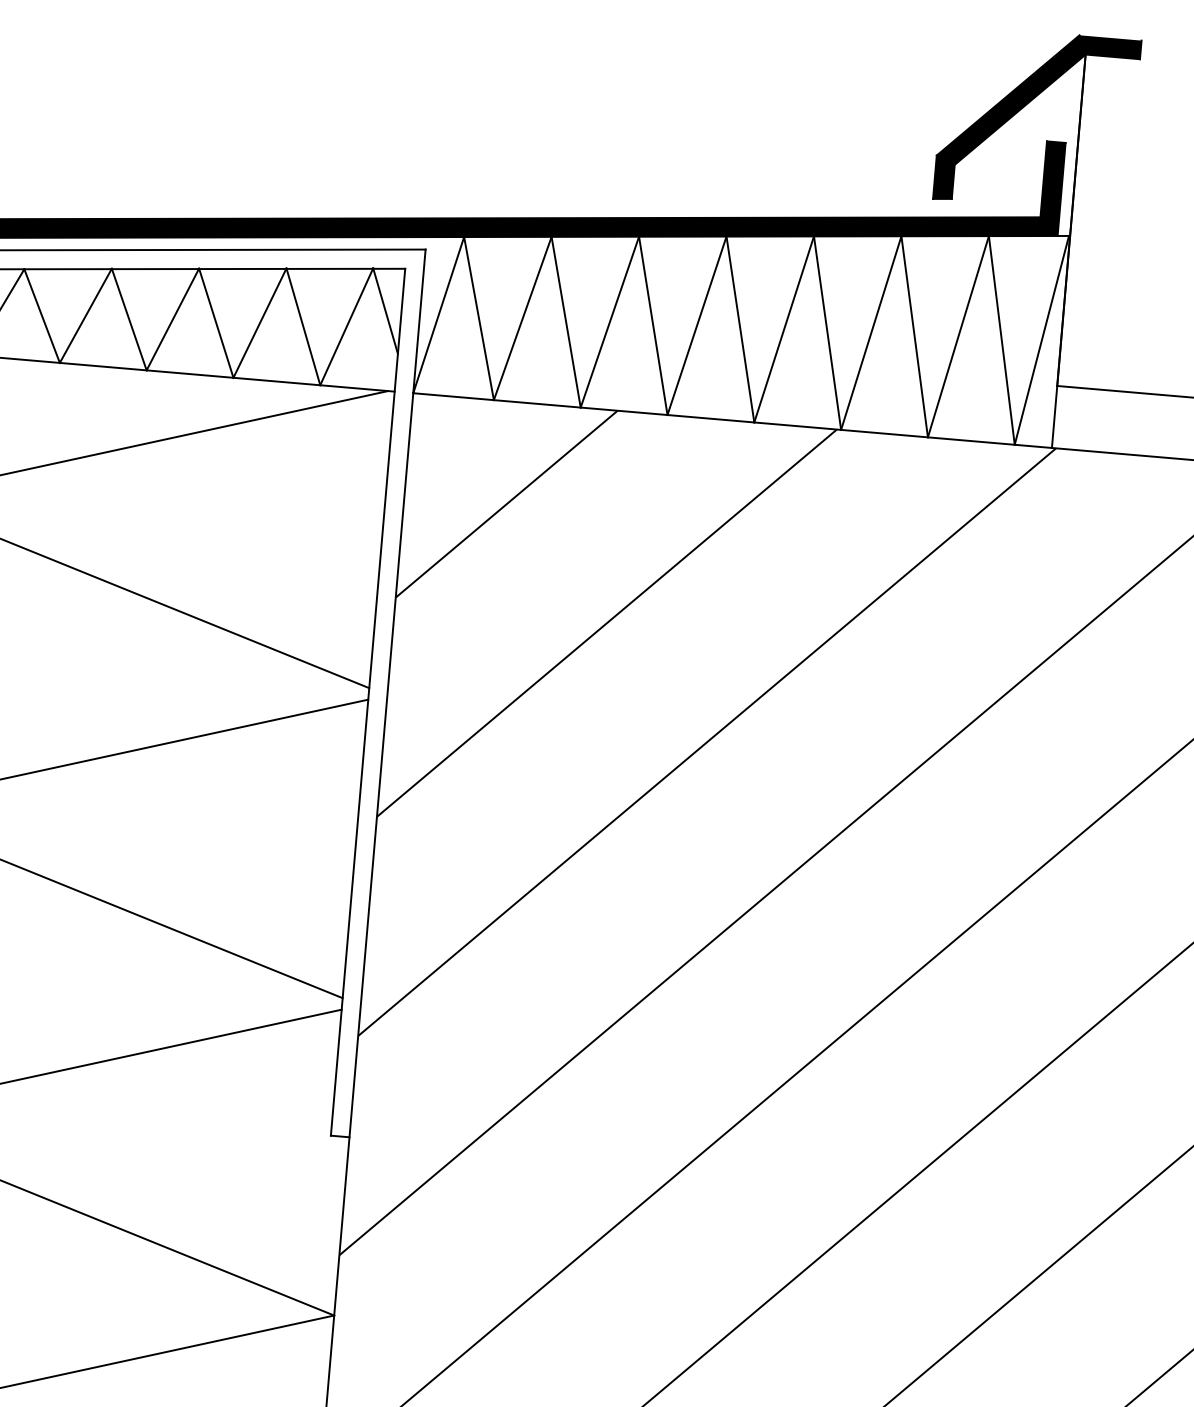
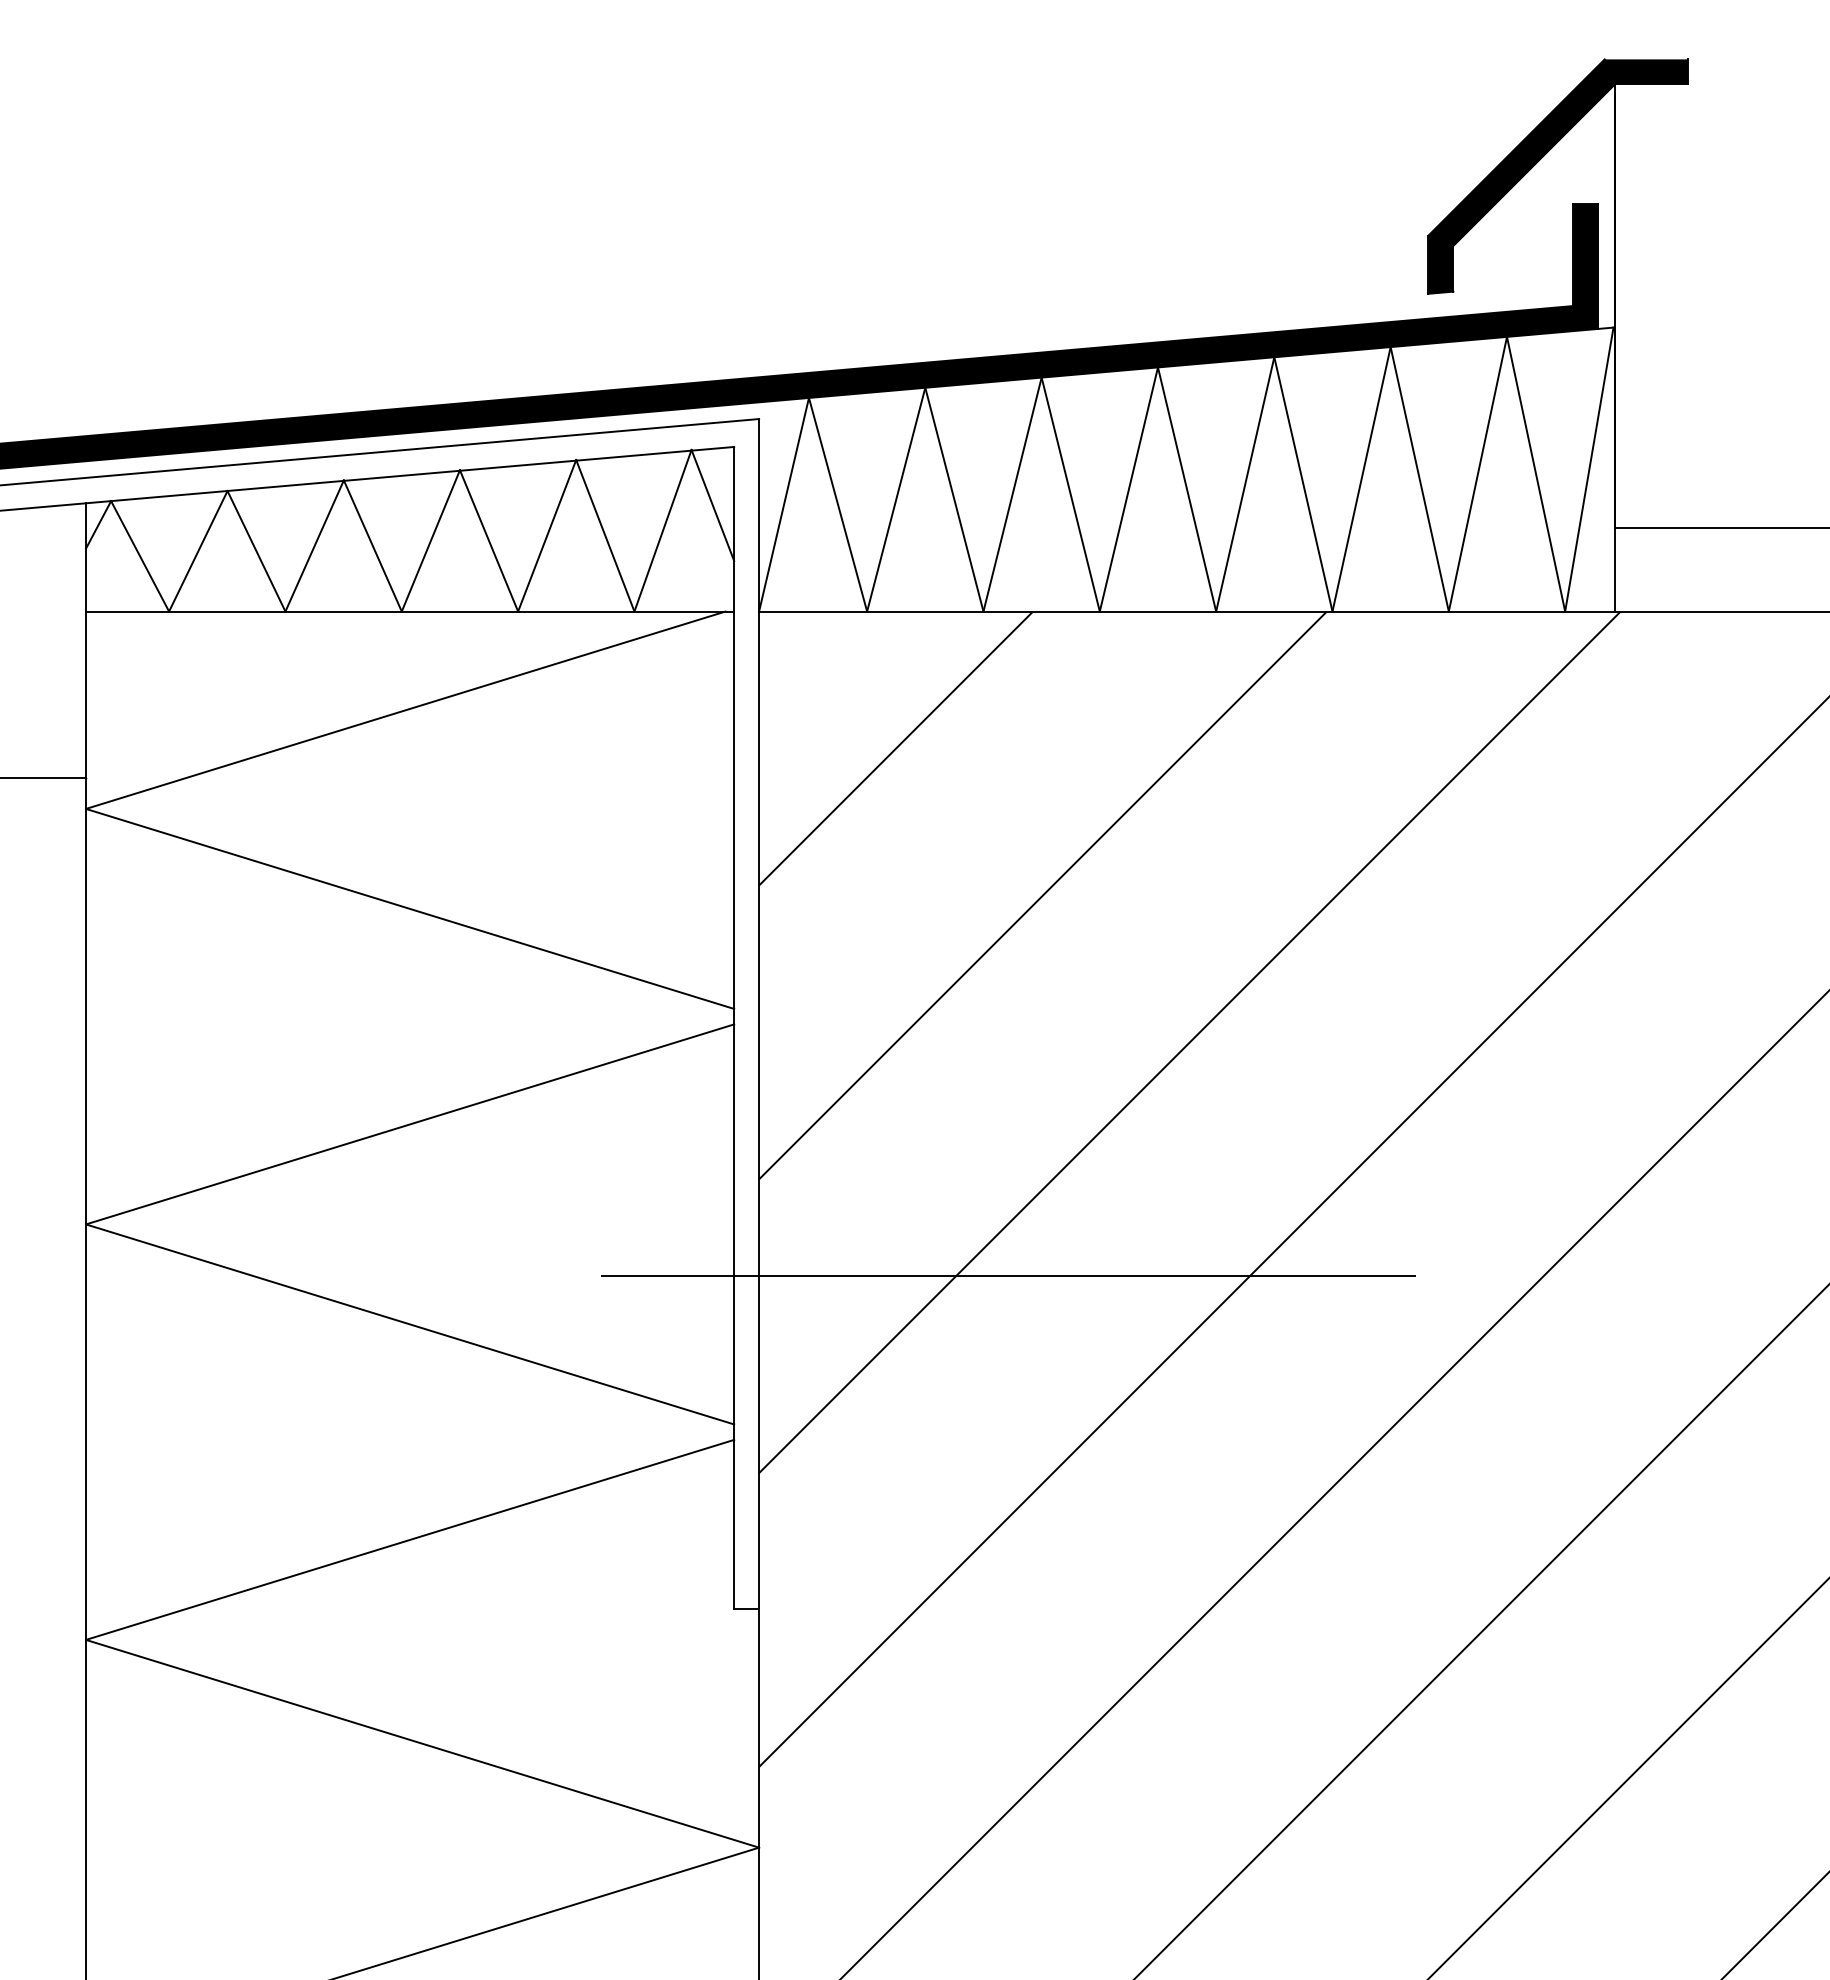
line: (556, 905) -> (1008, 1276), added

